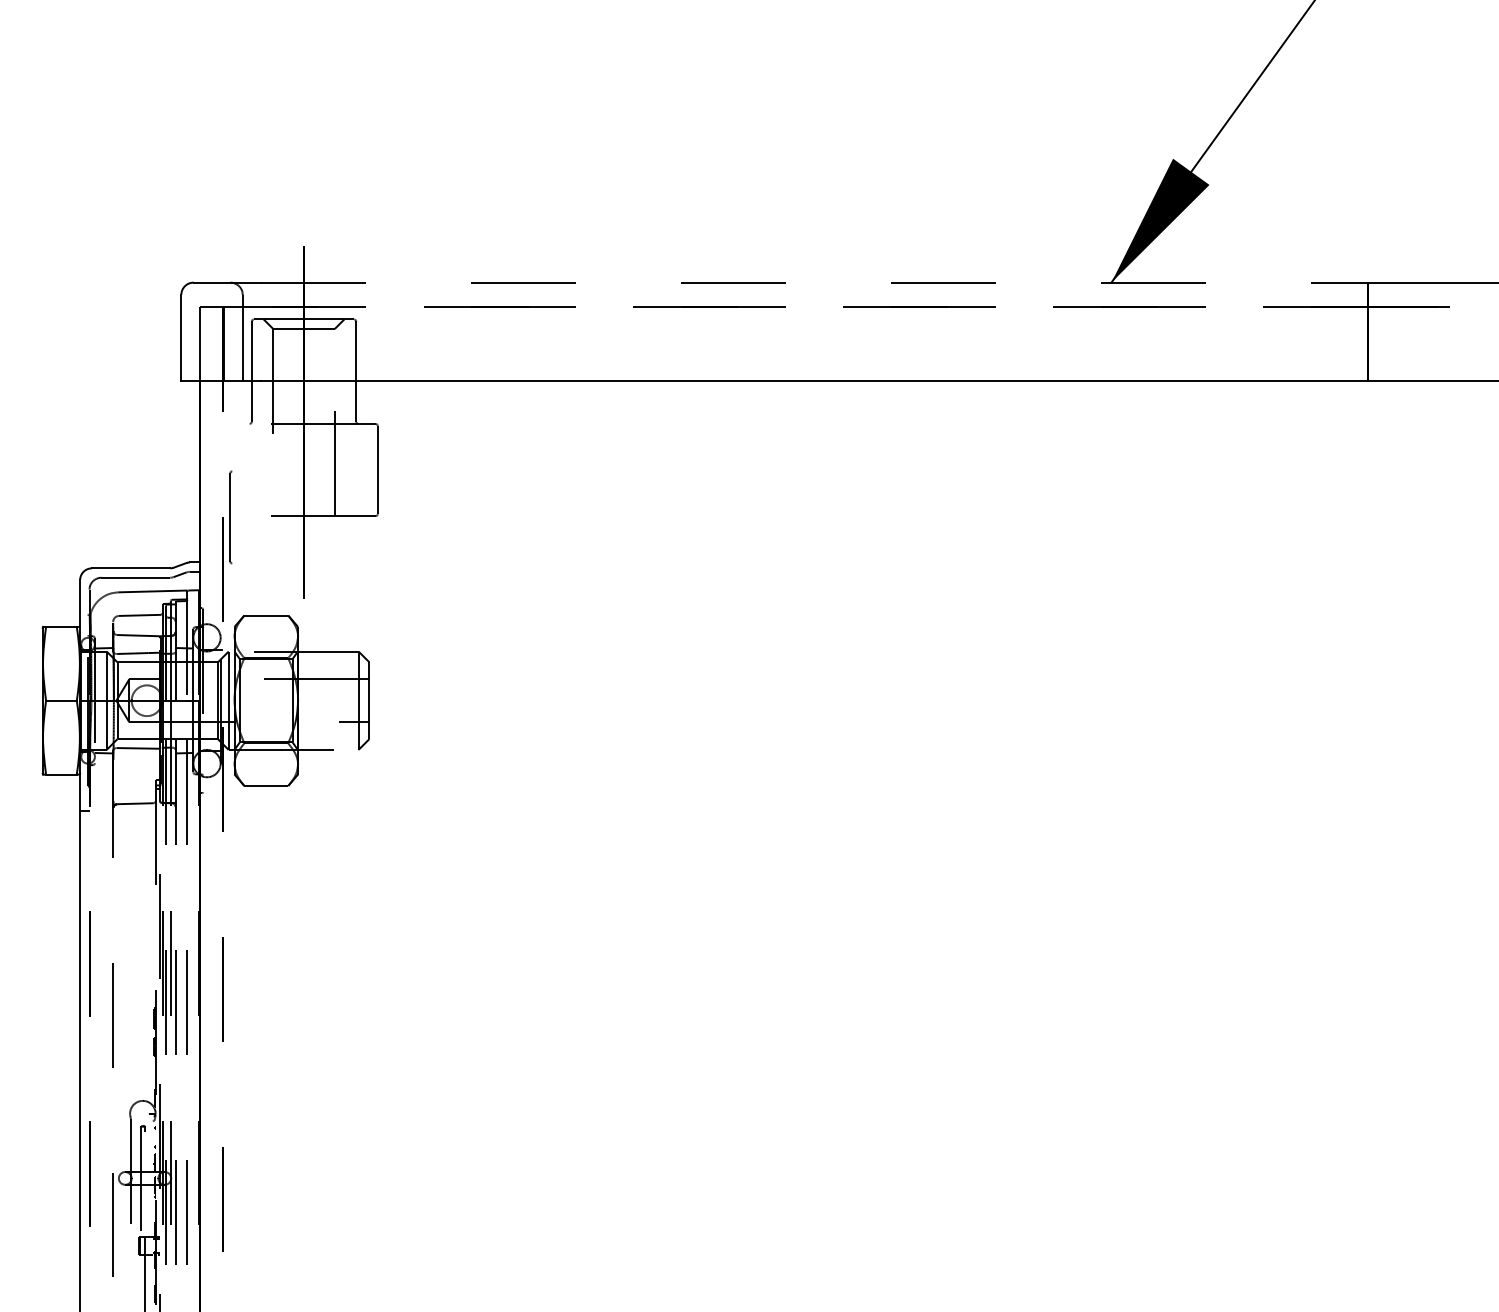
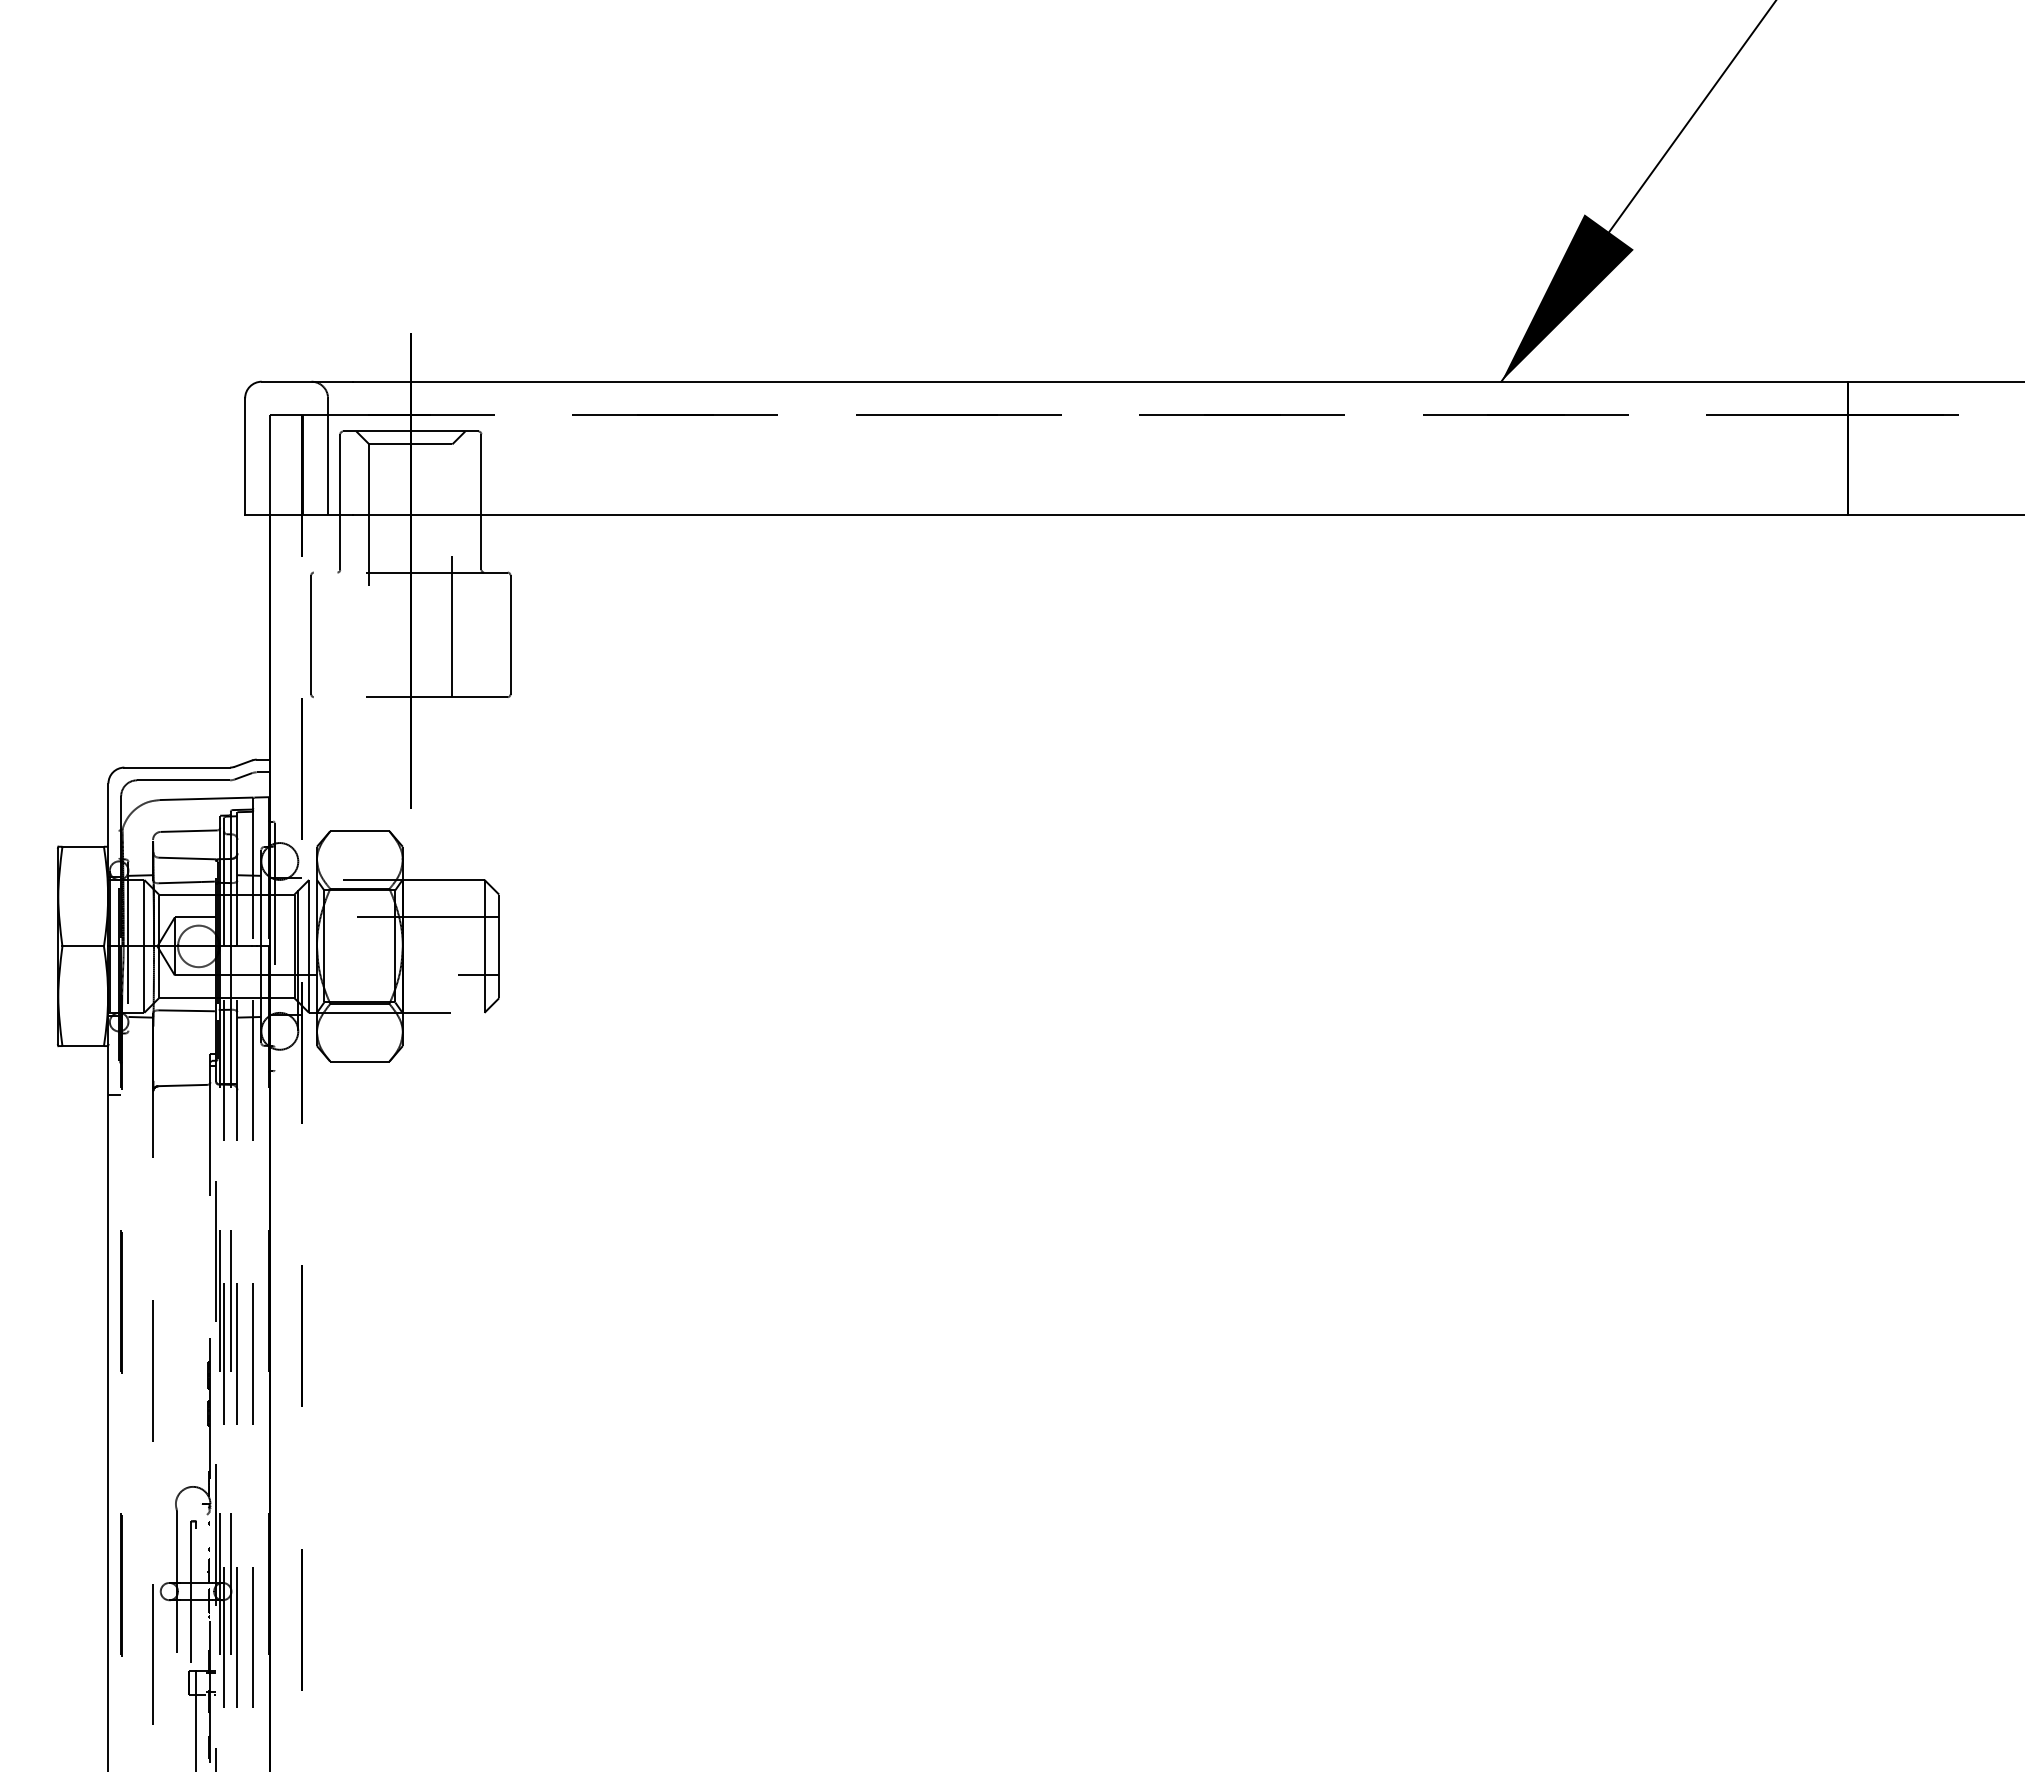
line: (814, 282) -> (1100, 381), dashed -> solid
part: (230, 517) -> (311, 634), moved

